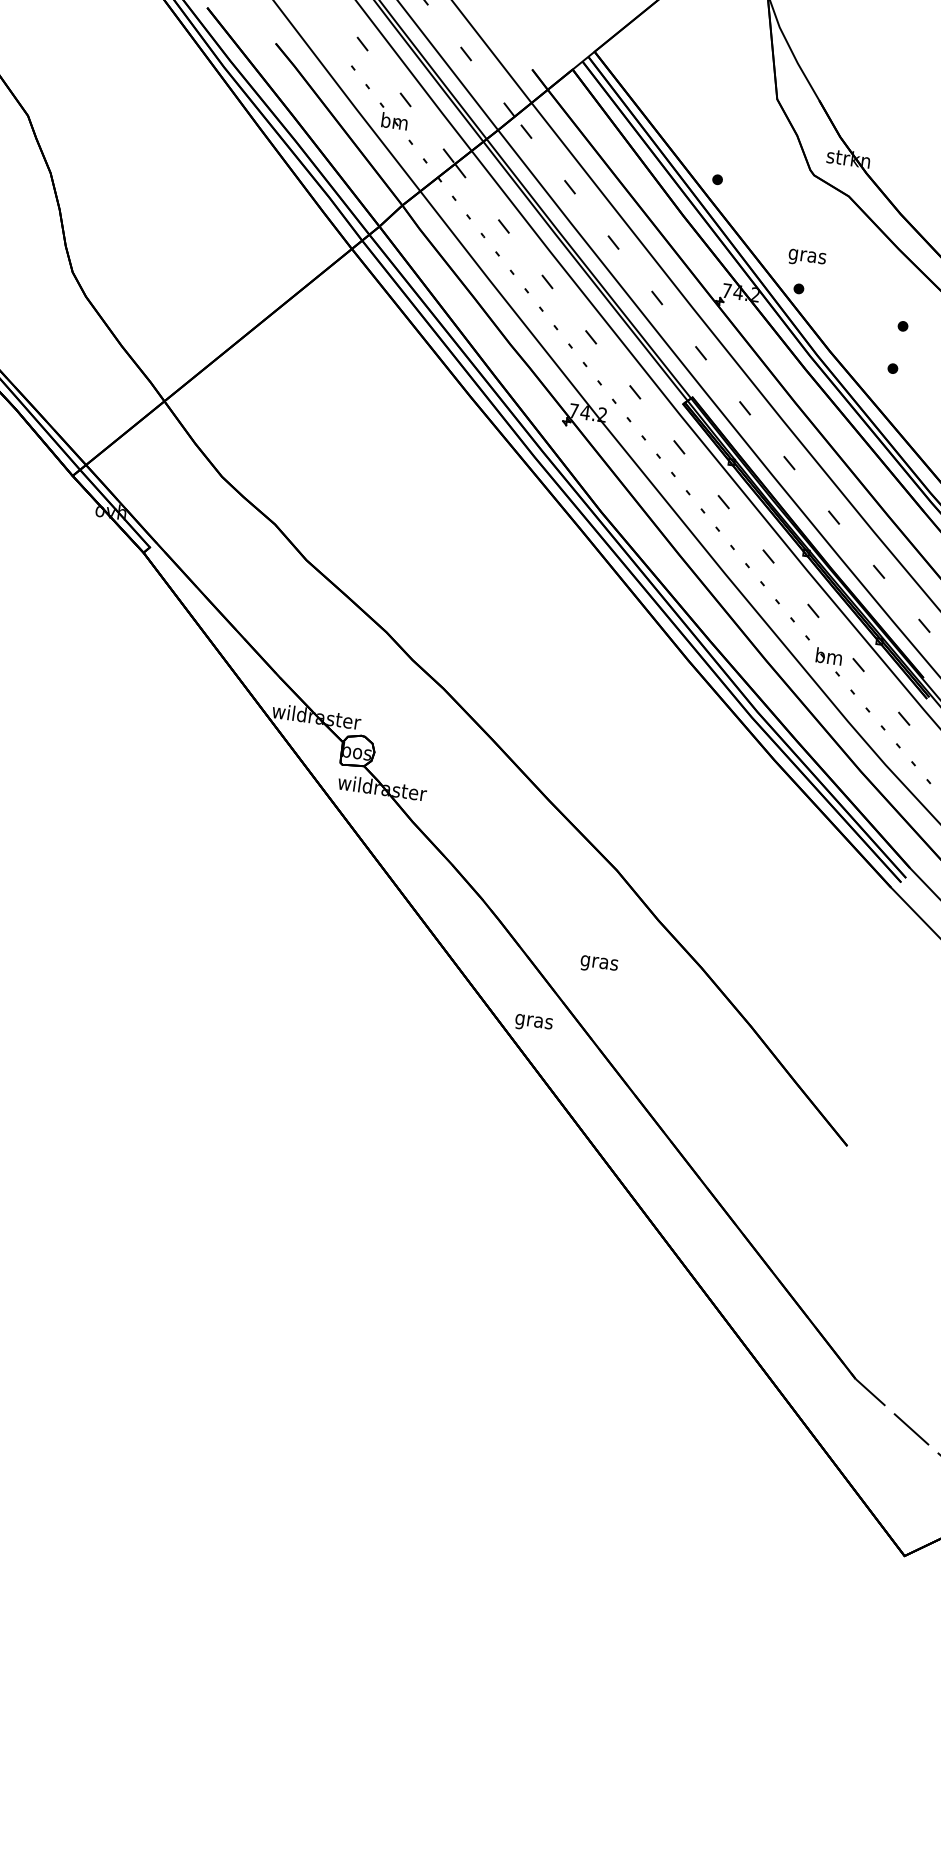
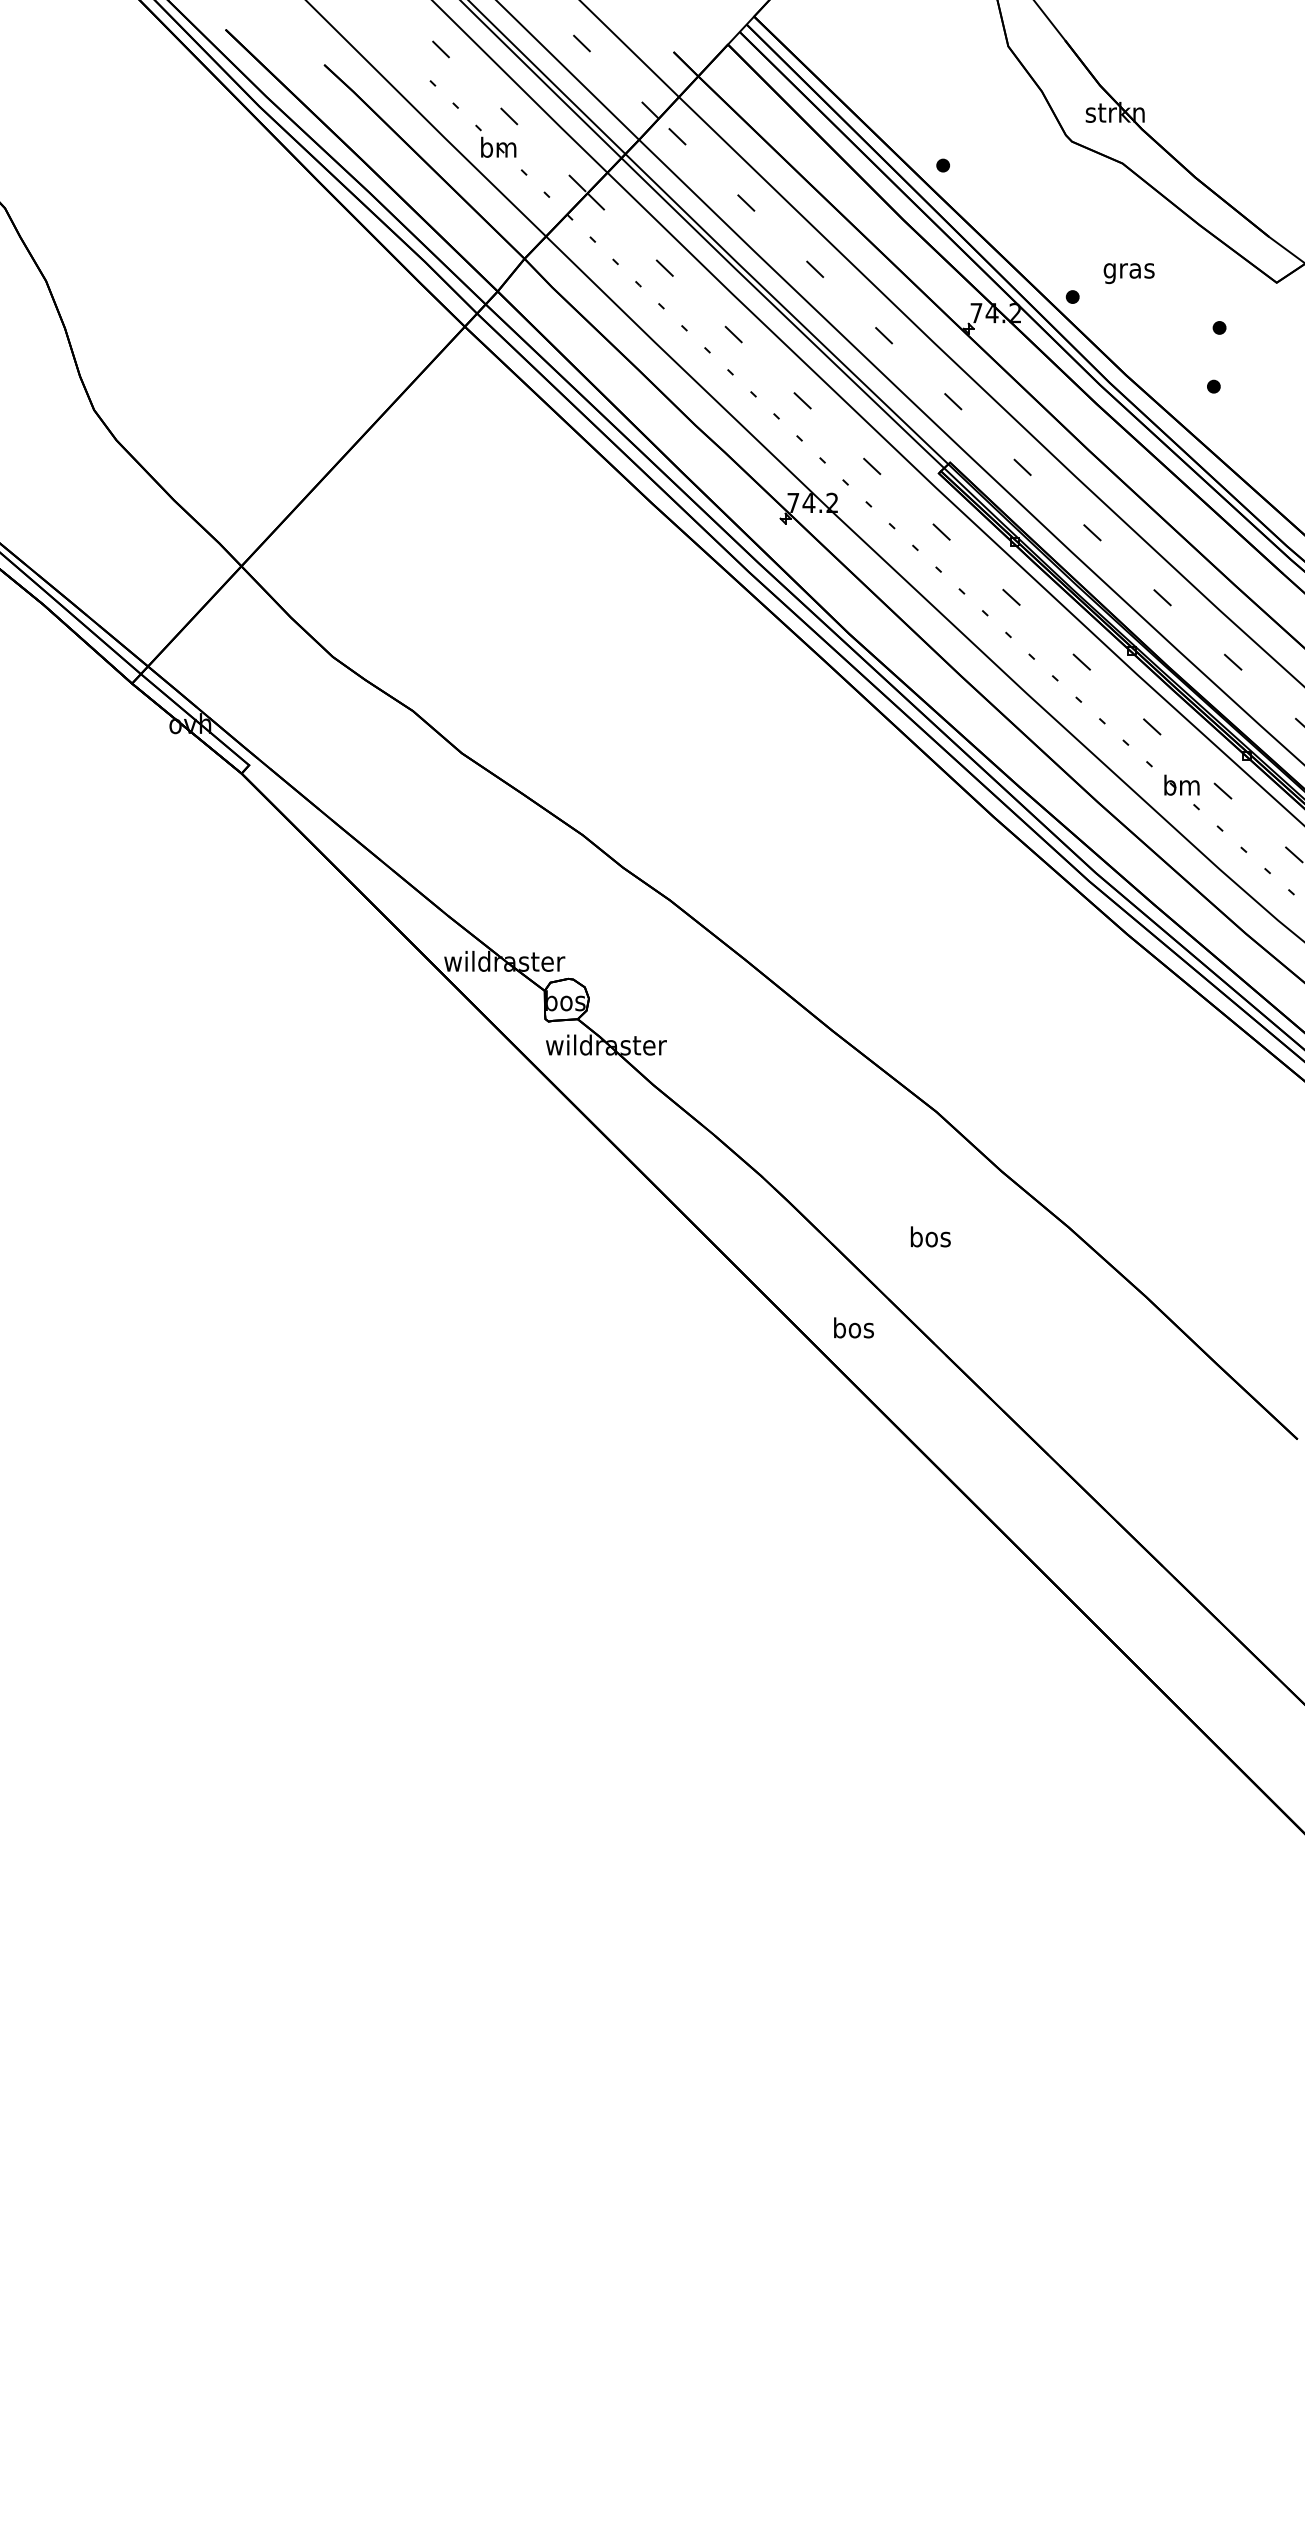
text: (806, 258) -> (1128, 273), moved
text: (599, 962) -> (930, 1239), gras -> bos
text: (534, 1021) -> (853, 1330), gras -> bos

